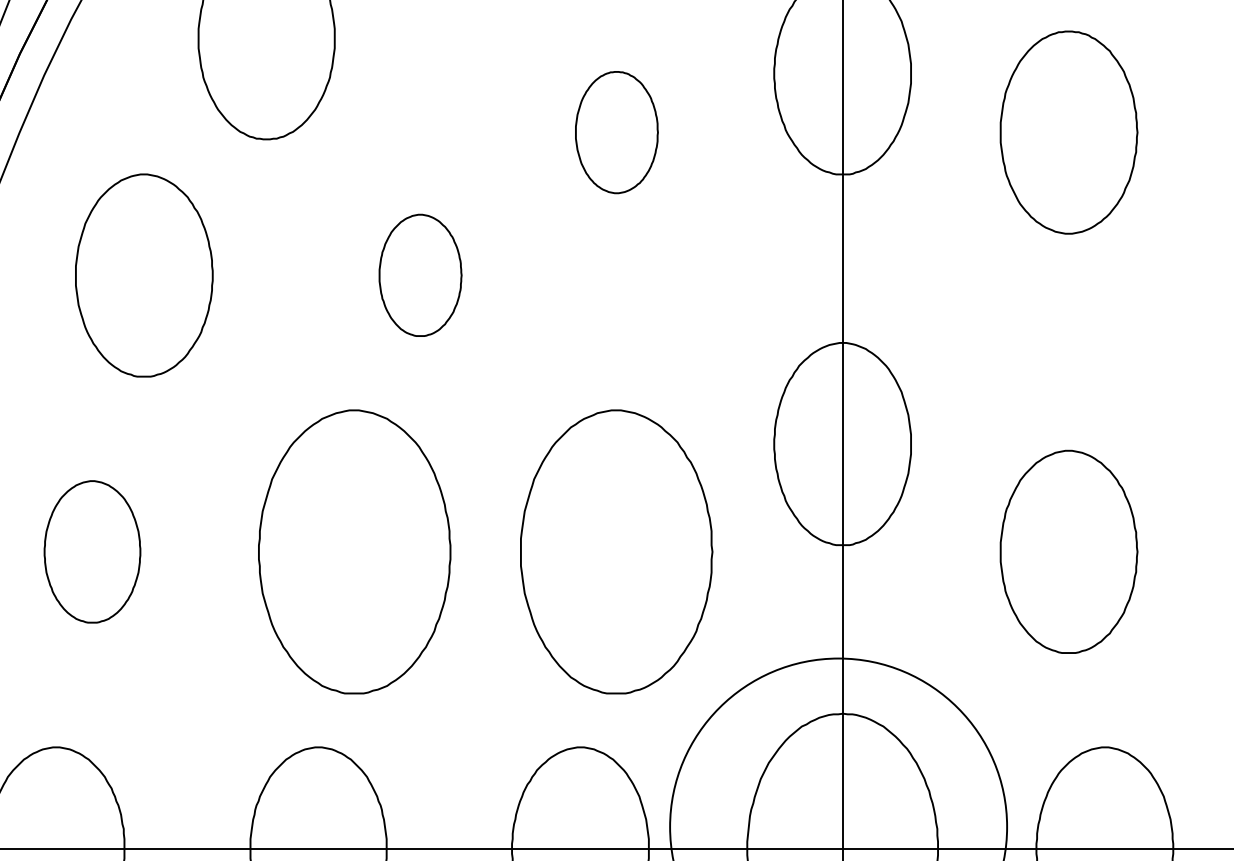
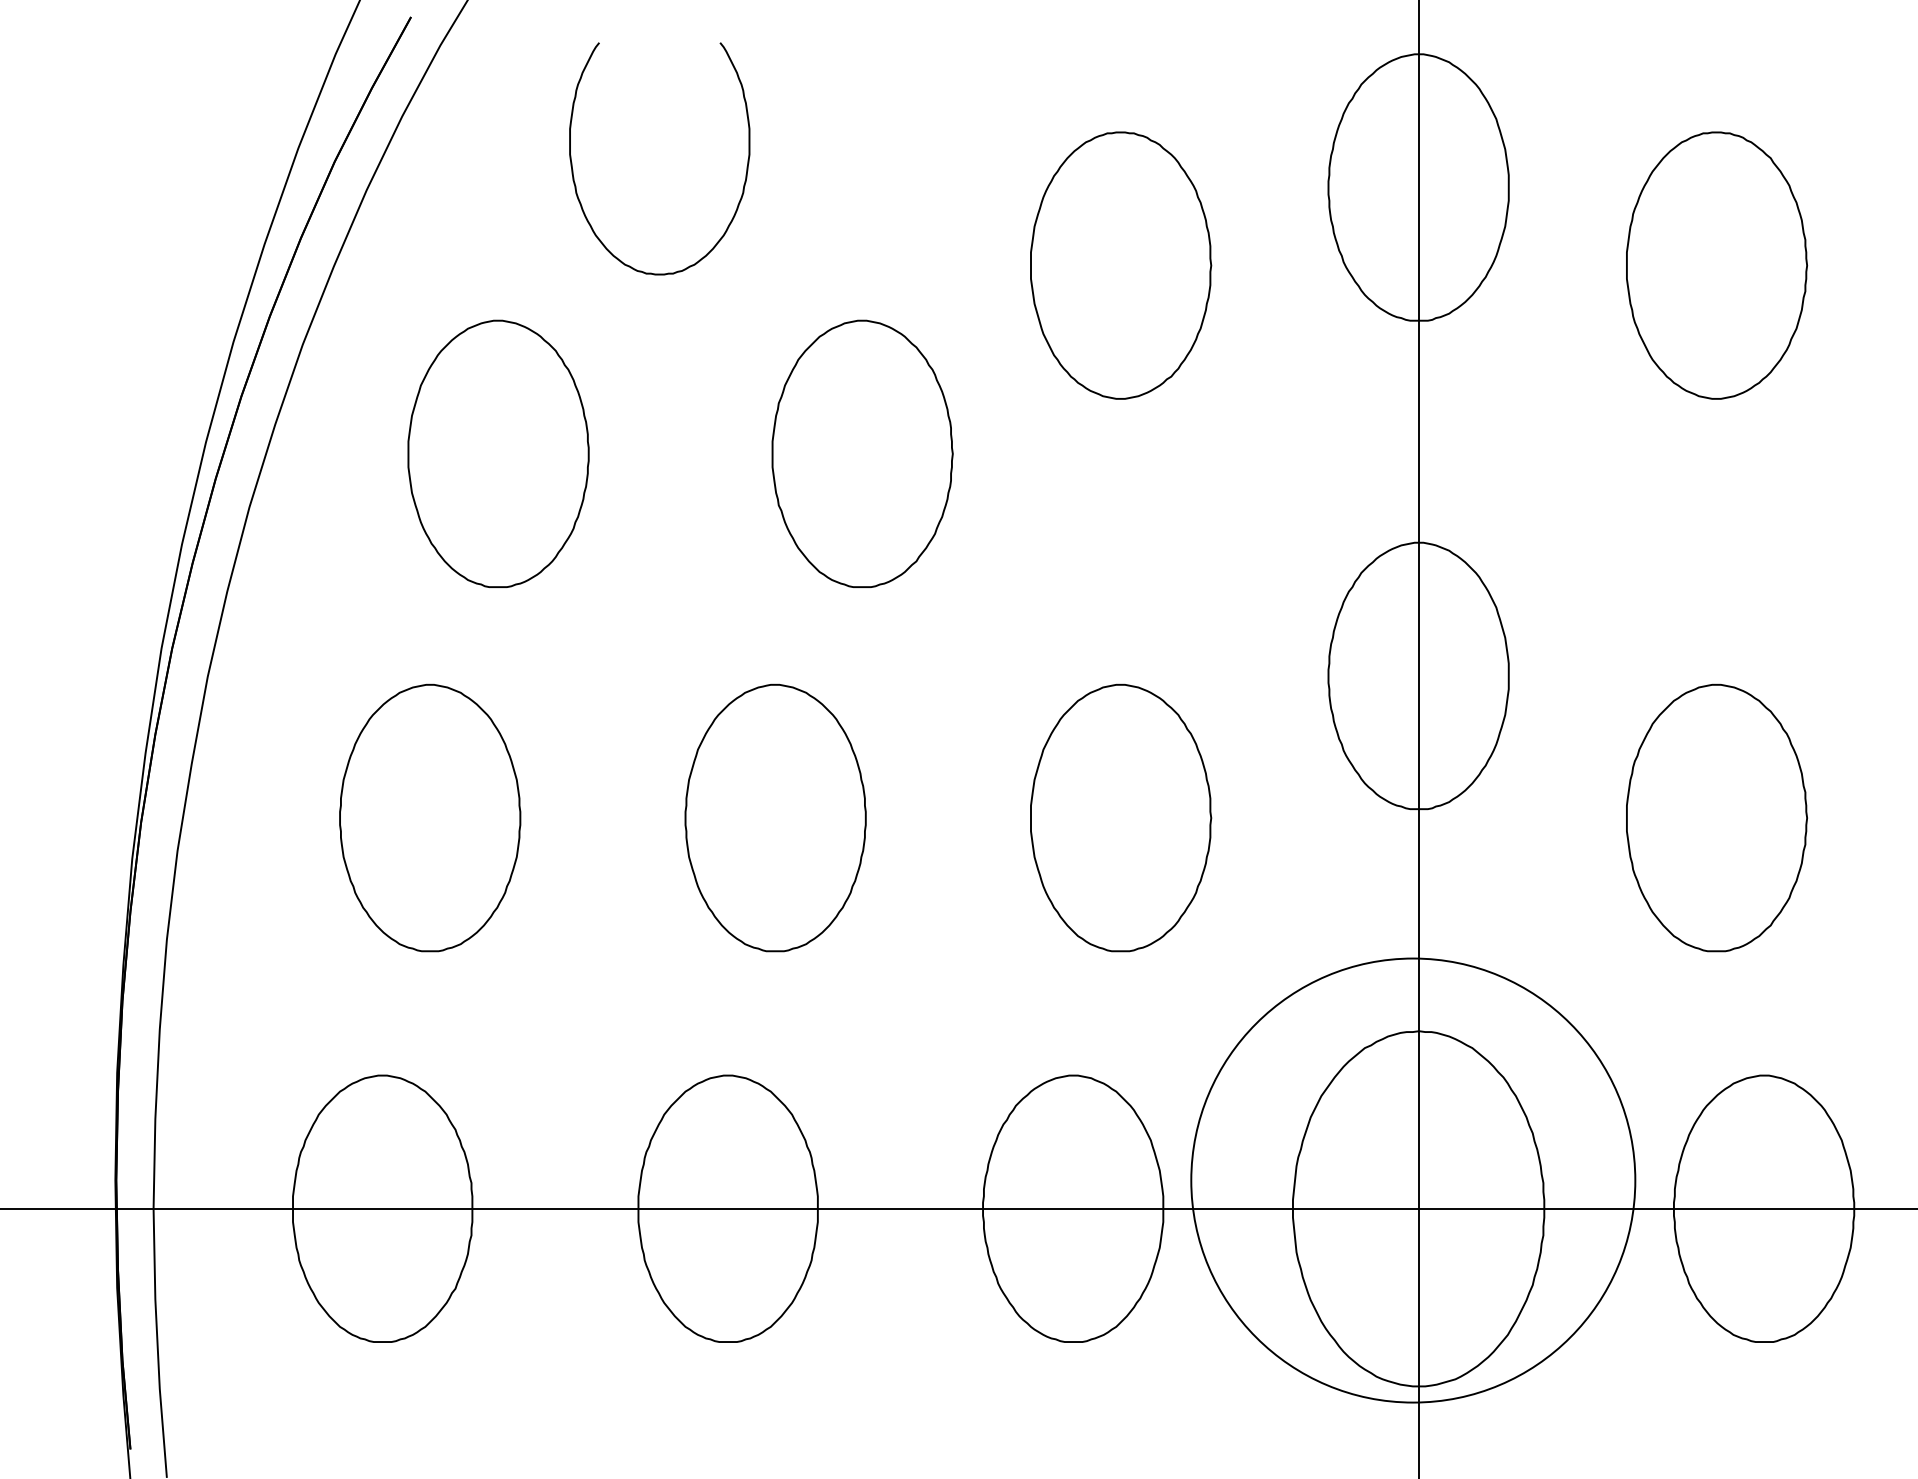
part: (617, 132) -> (1121, 265), size x1.67
part: (420, 275) -> (862, 453), size x1.67
part: (92, 551) -> (430, 817), size x1.43
part: (354, 551) -> (775, 817), size x0.71
part: (617, 551) -> (1121, 817), size x0.71

